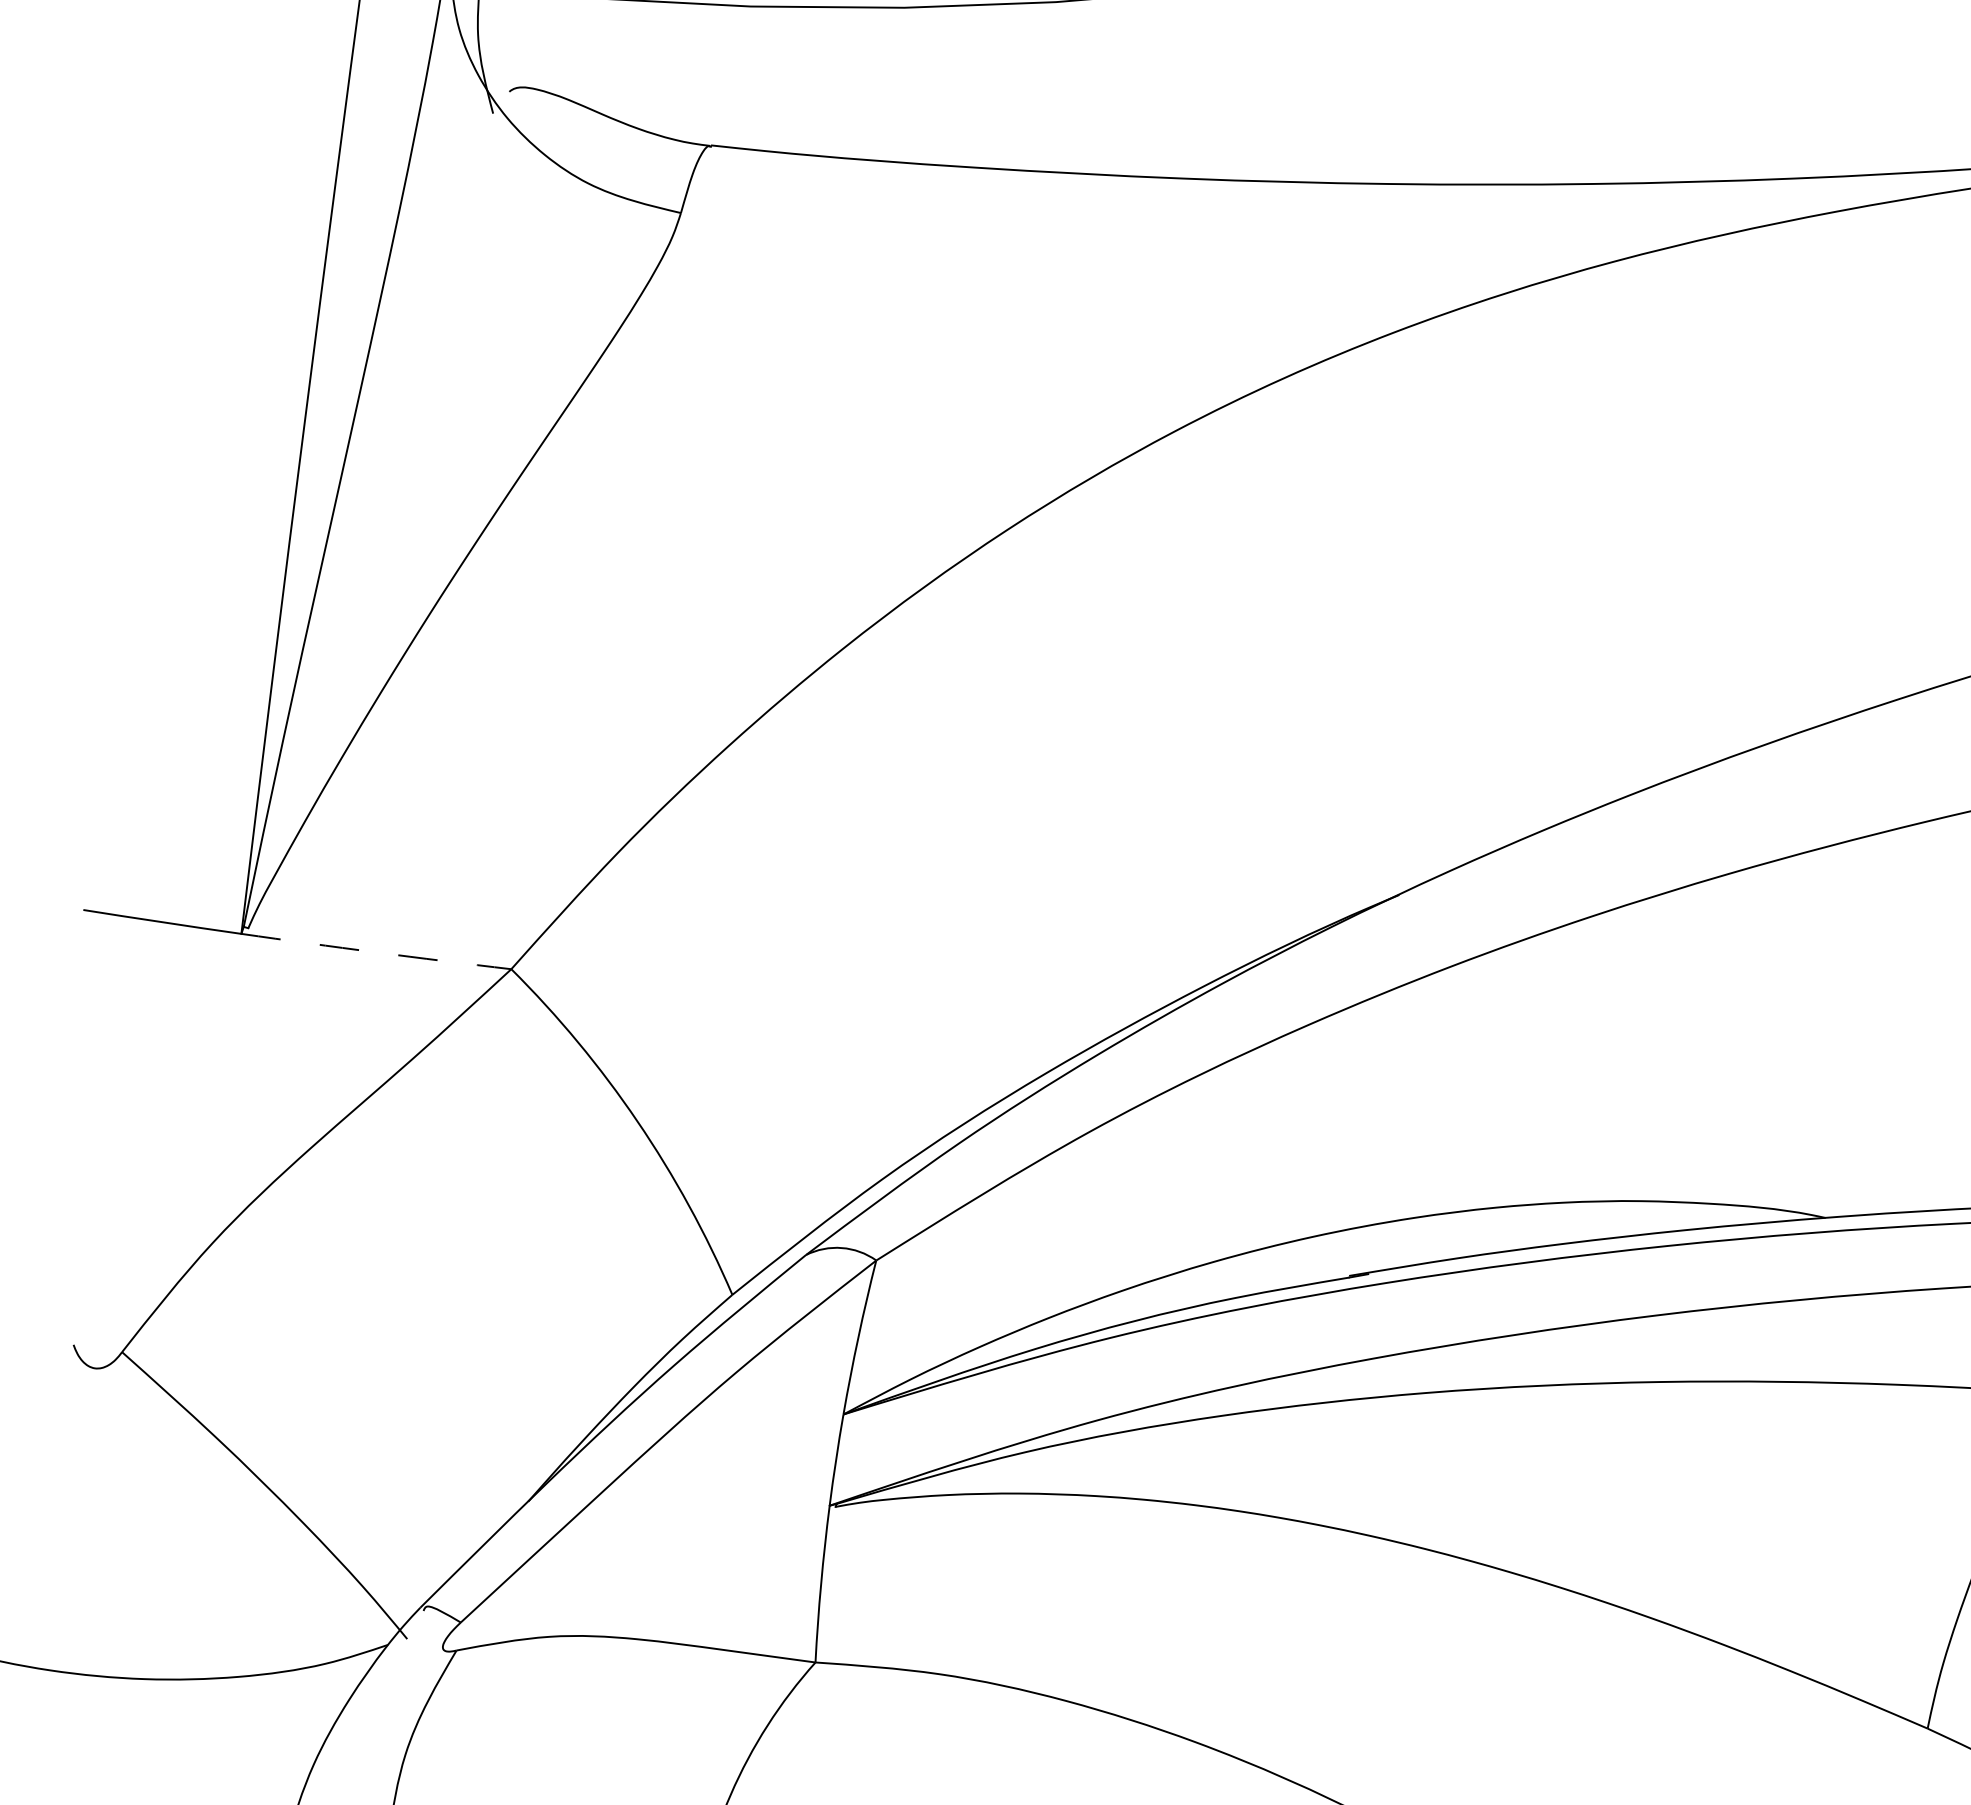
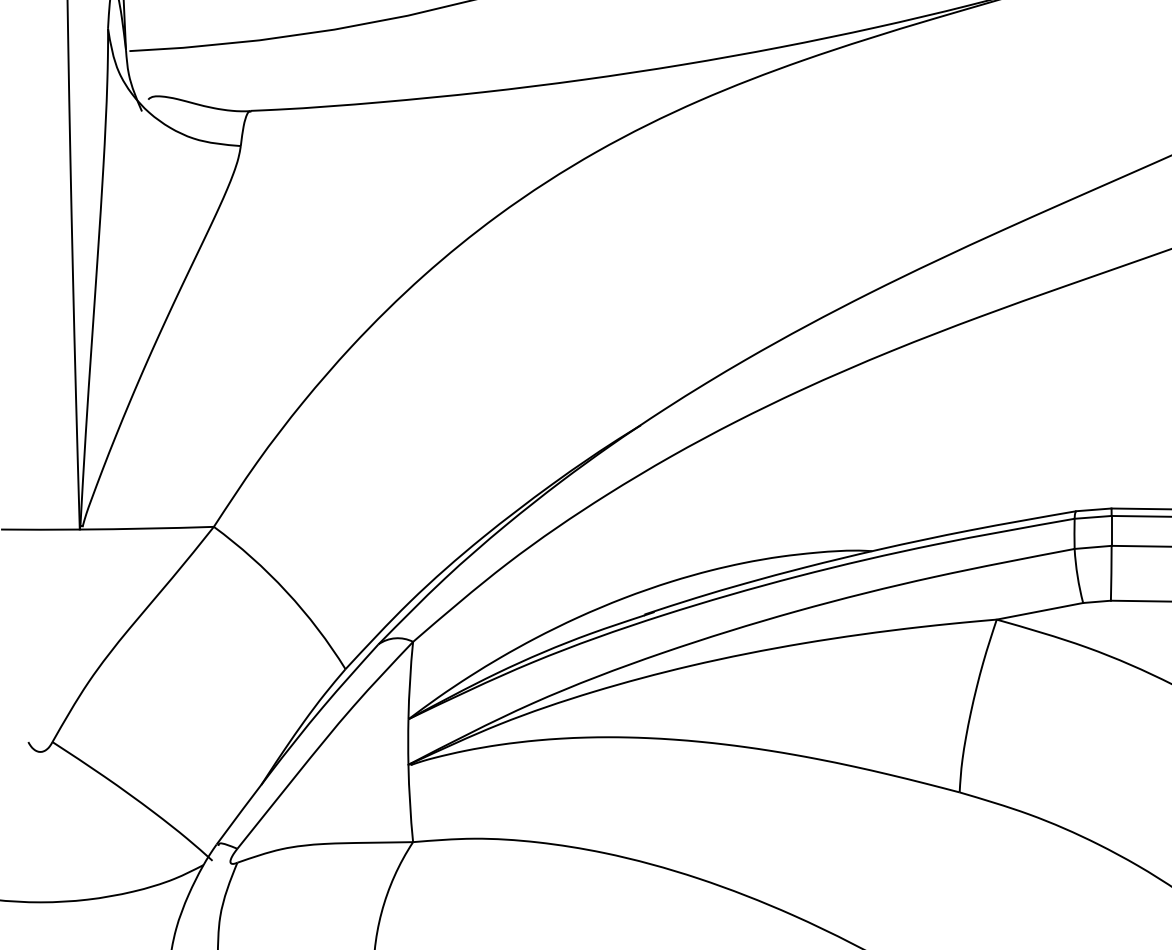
arc: (375, 952) -> (146, 528), dashed -> solid

